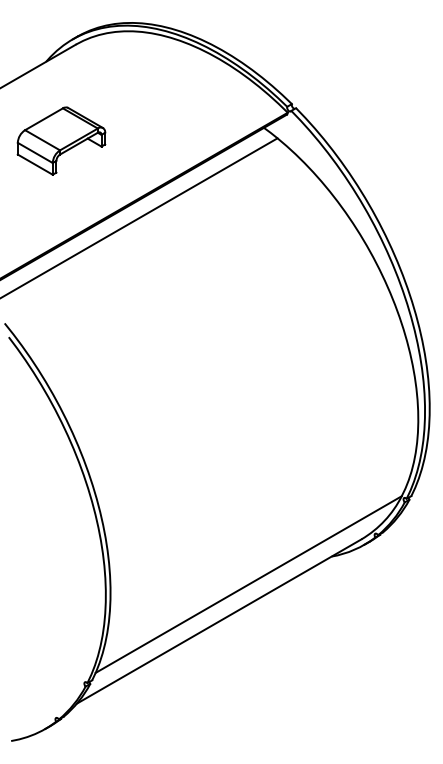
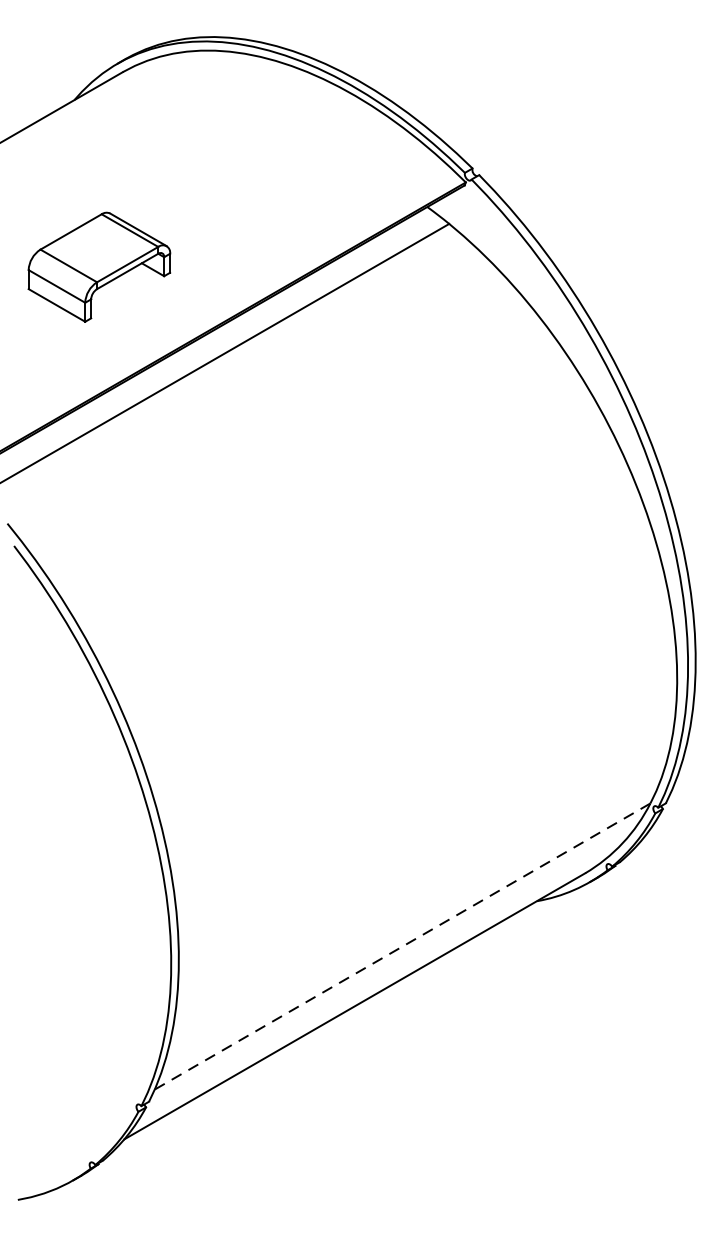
part: (61, 140) -> (99, 266), moved
line: (248, 584) -> (402, 946), solid -> dashed

